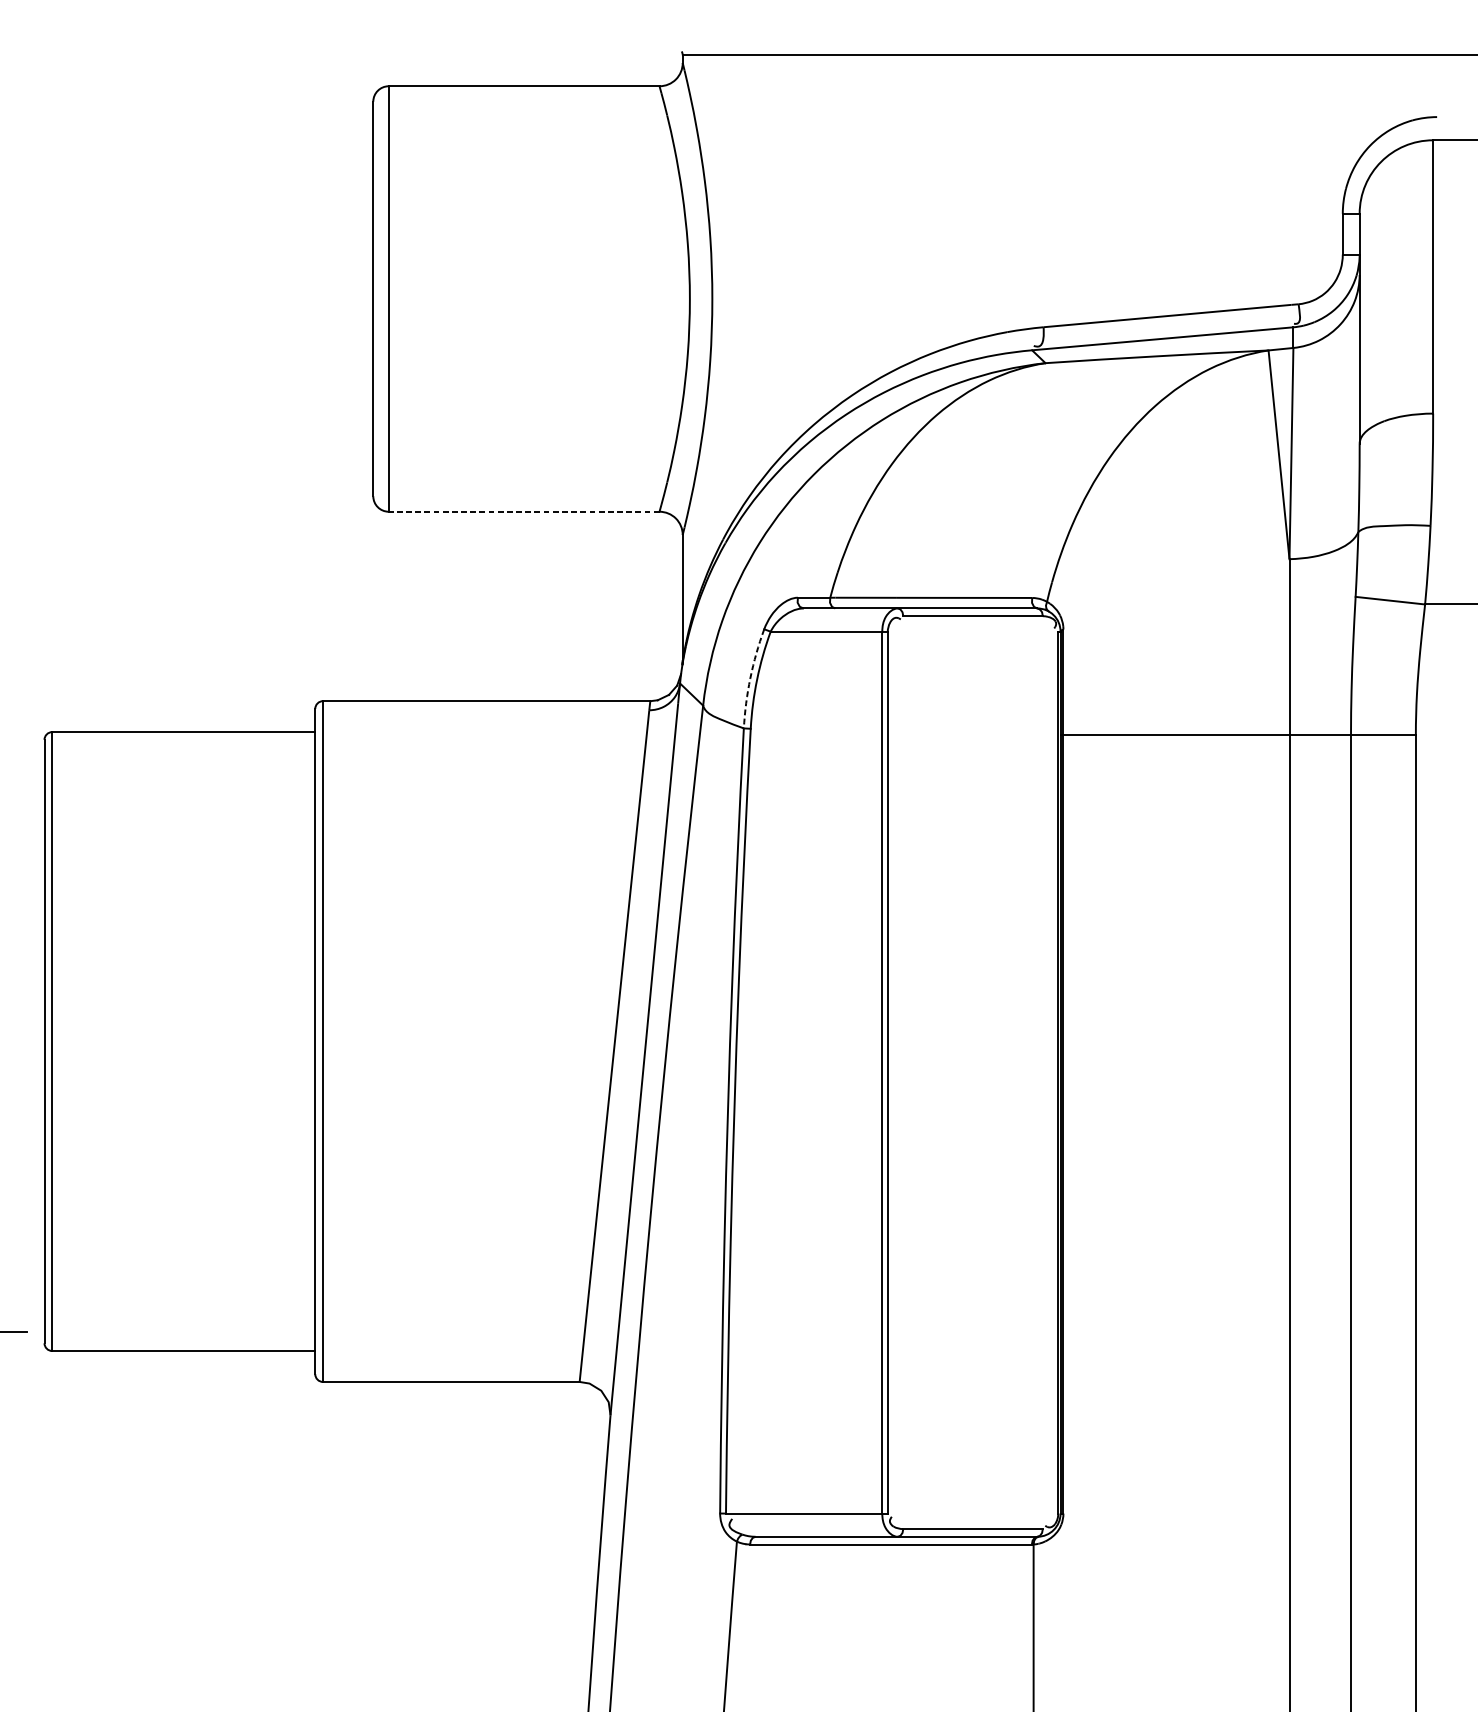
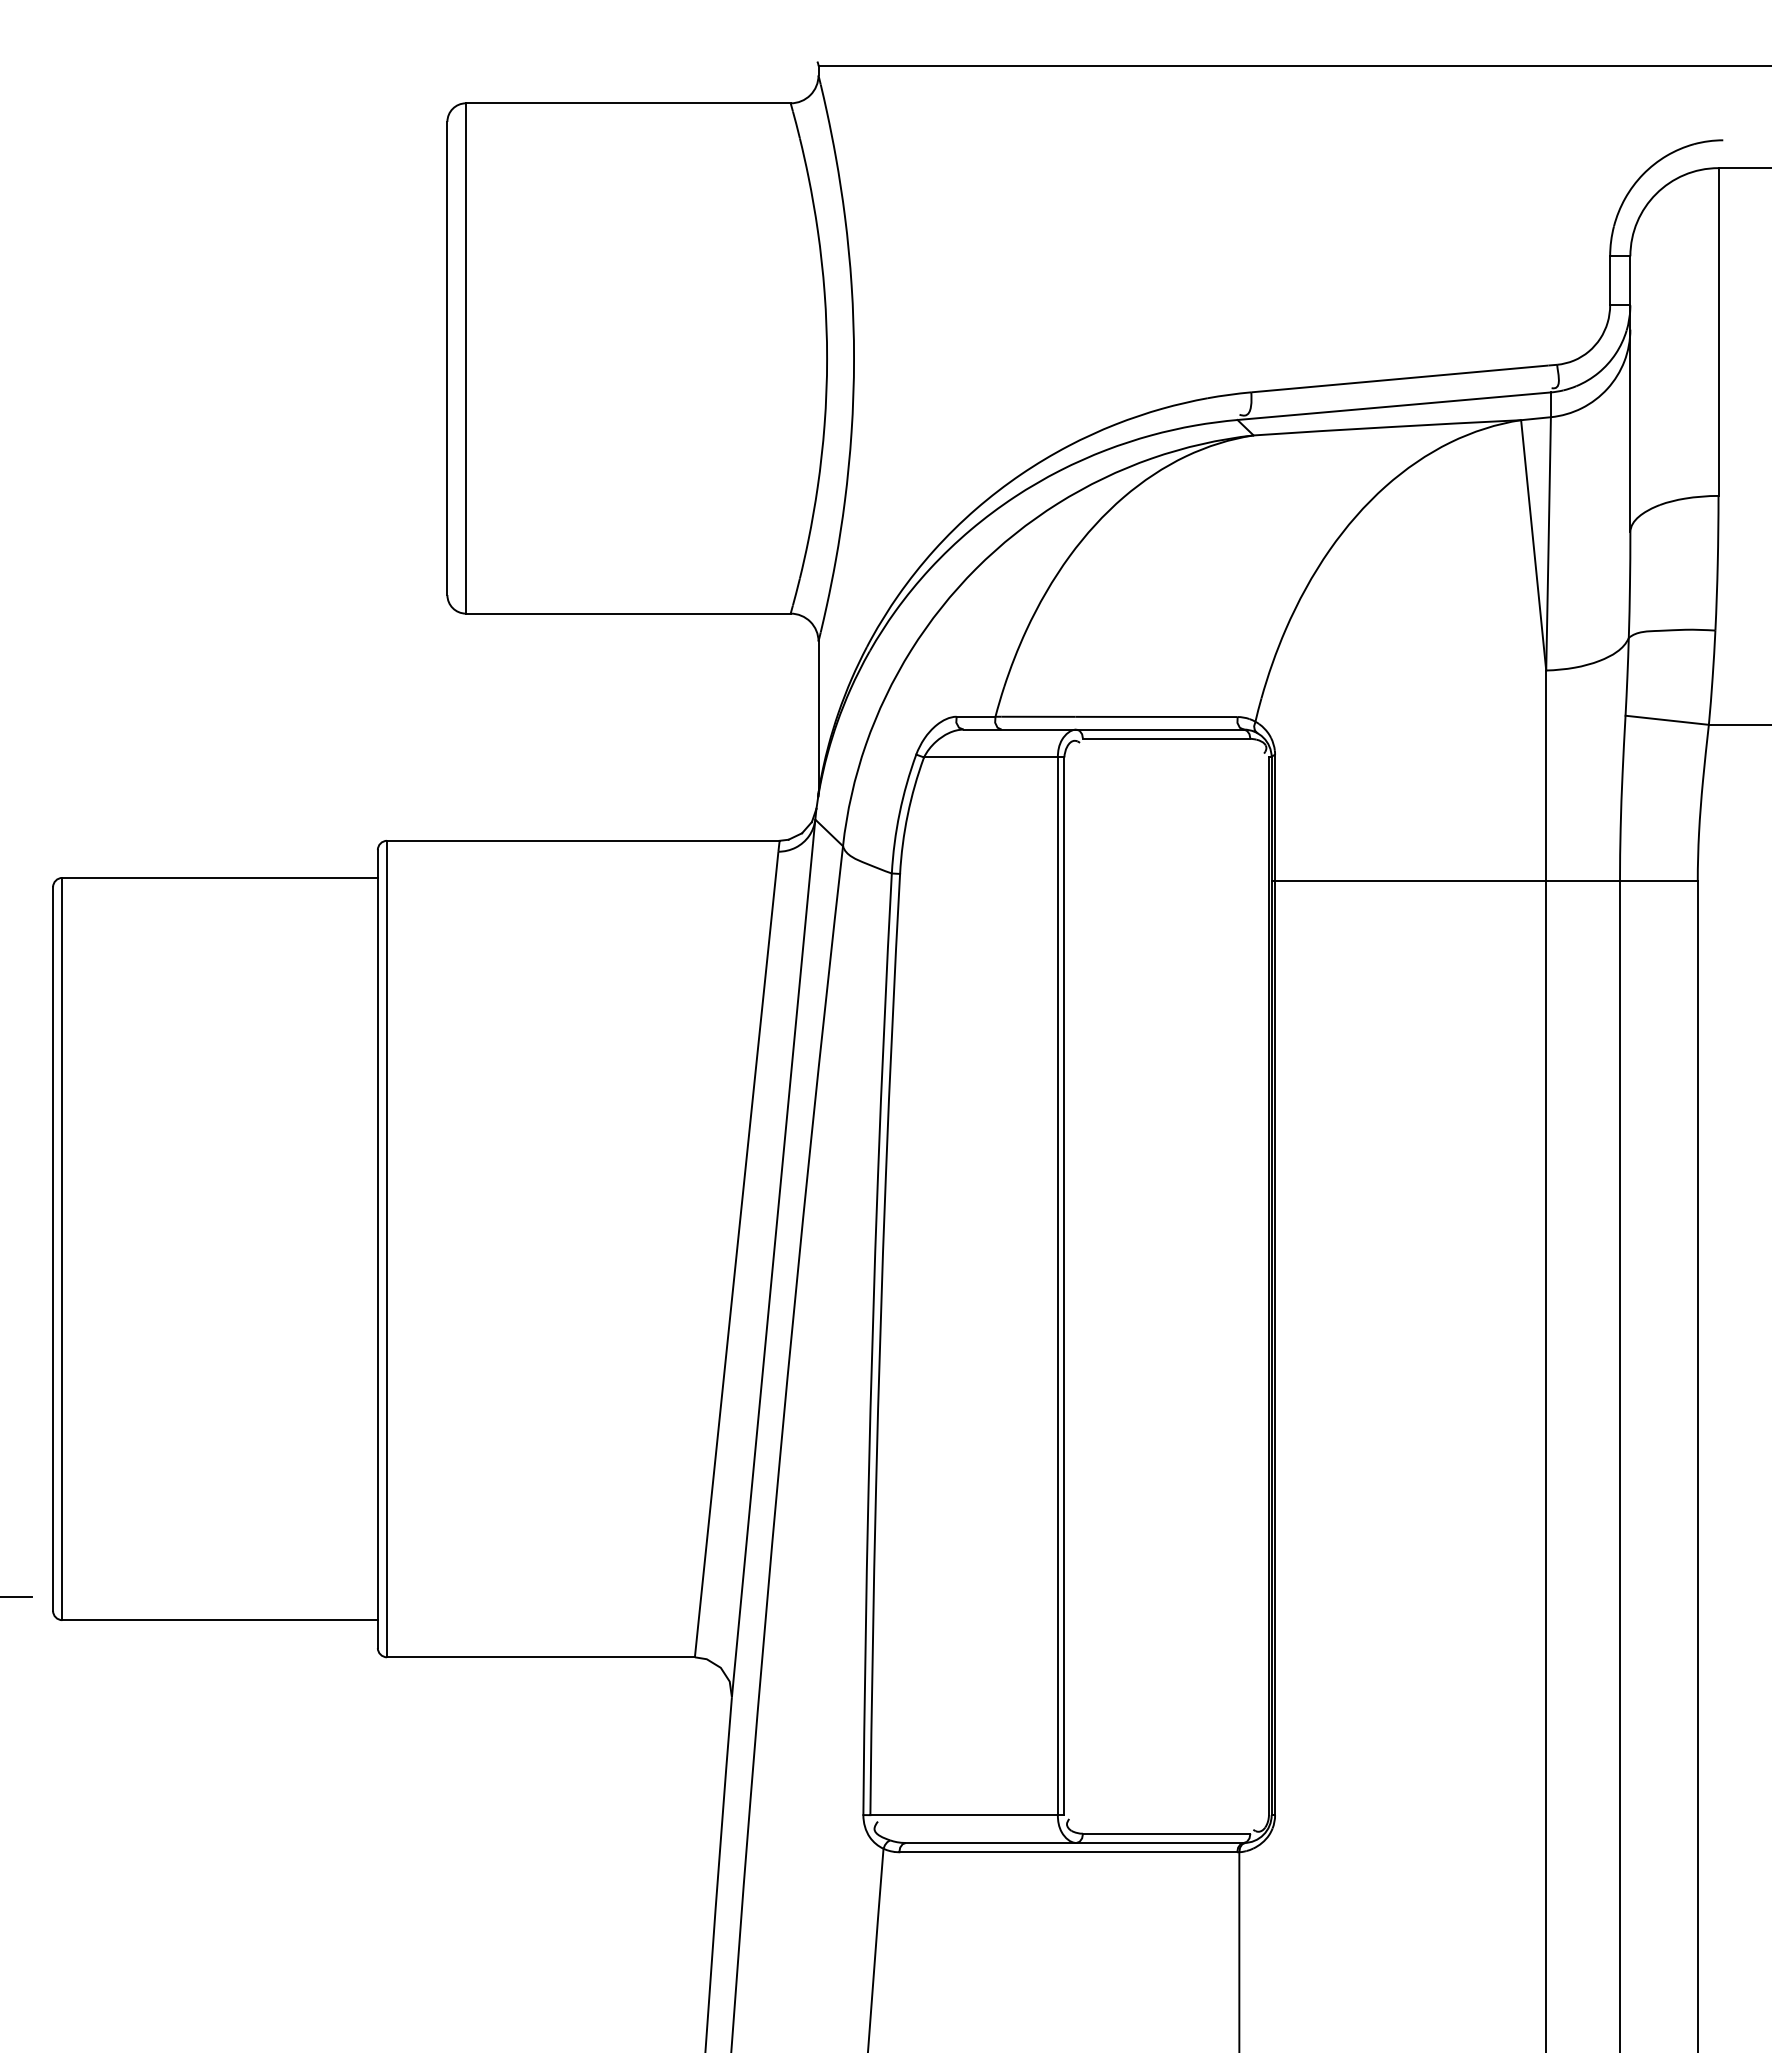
line: (523, 511) -> (627, 613), dashed -> solid
arc: (750, 678) -> (899, 813), dashed -> solid

